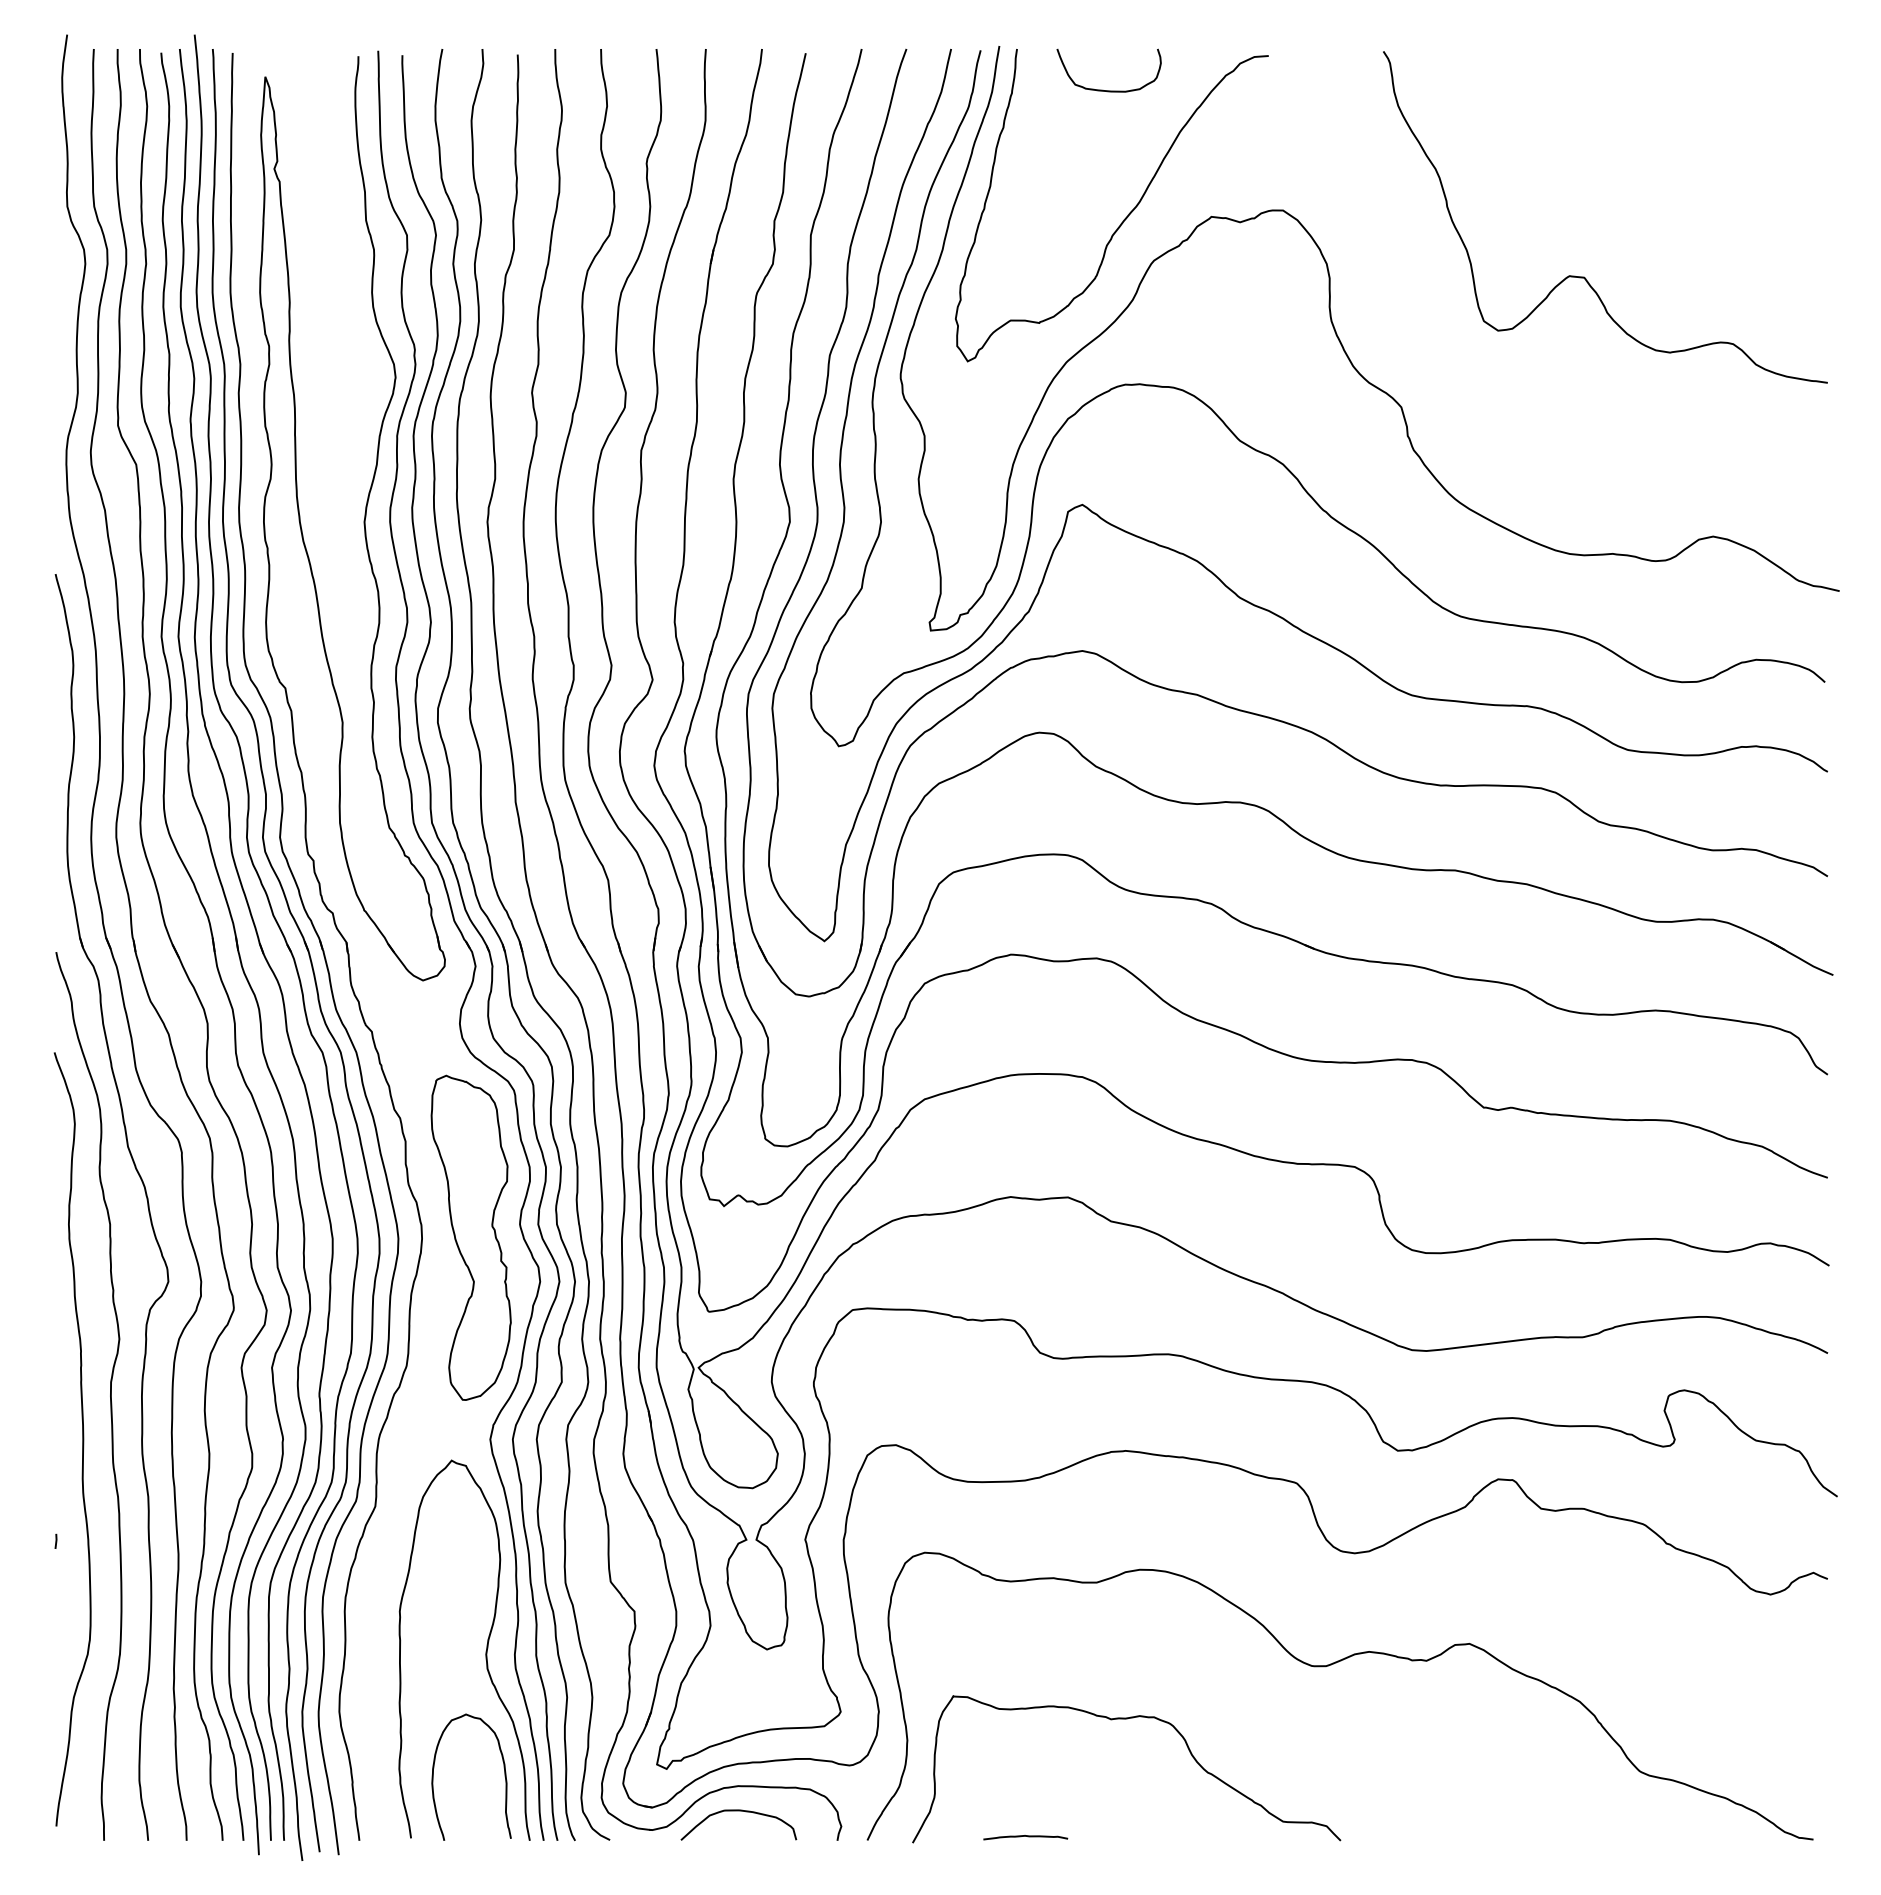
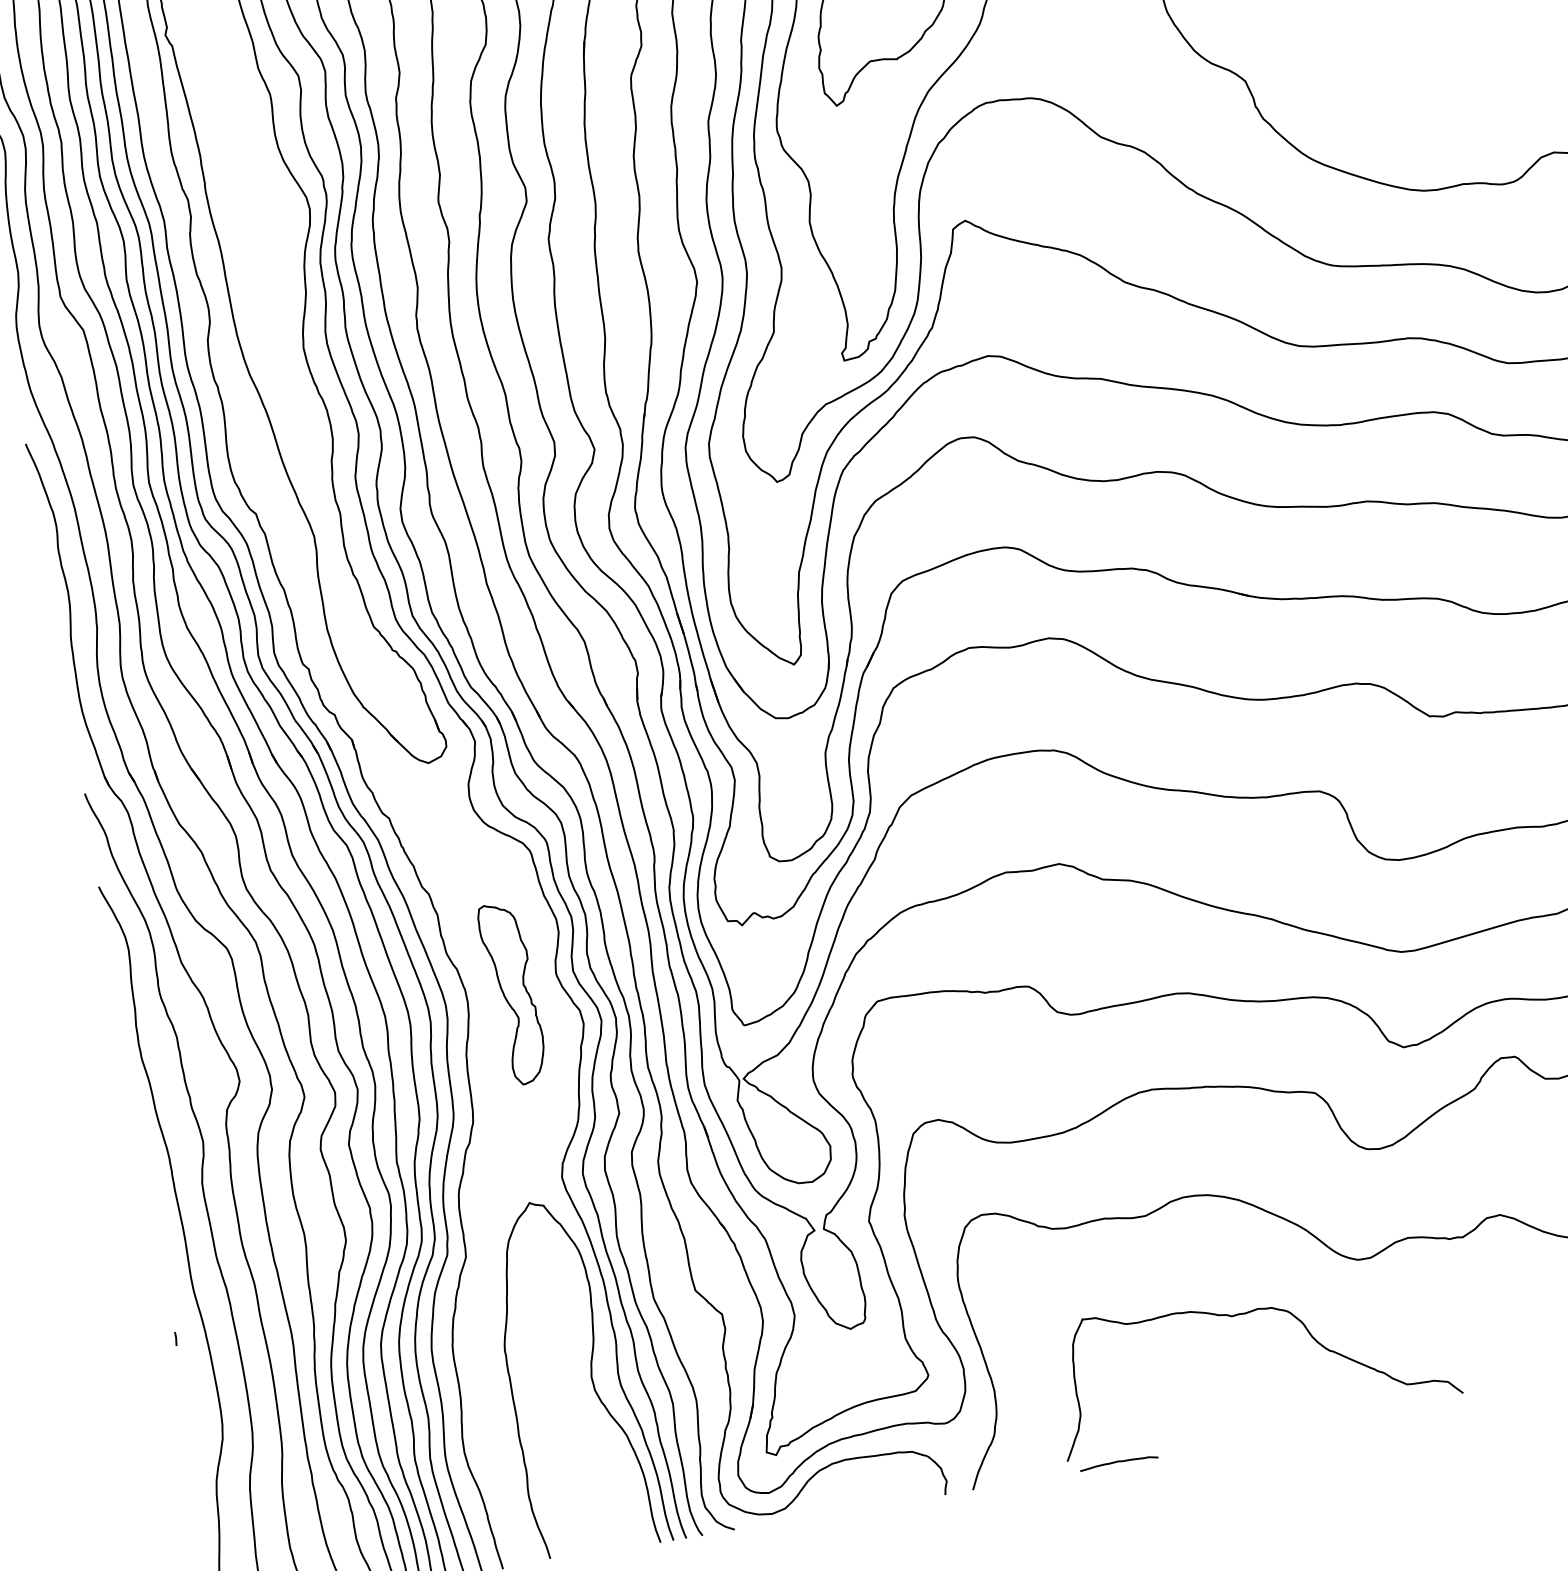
part: (470, 1237) -> (512, 993), size x0.6
curve: (1126, 1719) -> (1246, 1314), moved
curve: (504, 1776) -> (627, 1487), removed
curve: (738, 1811) -> (849, 1483), removed

